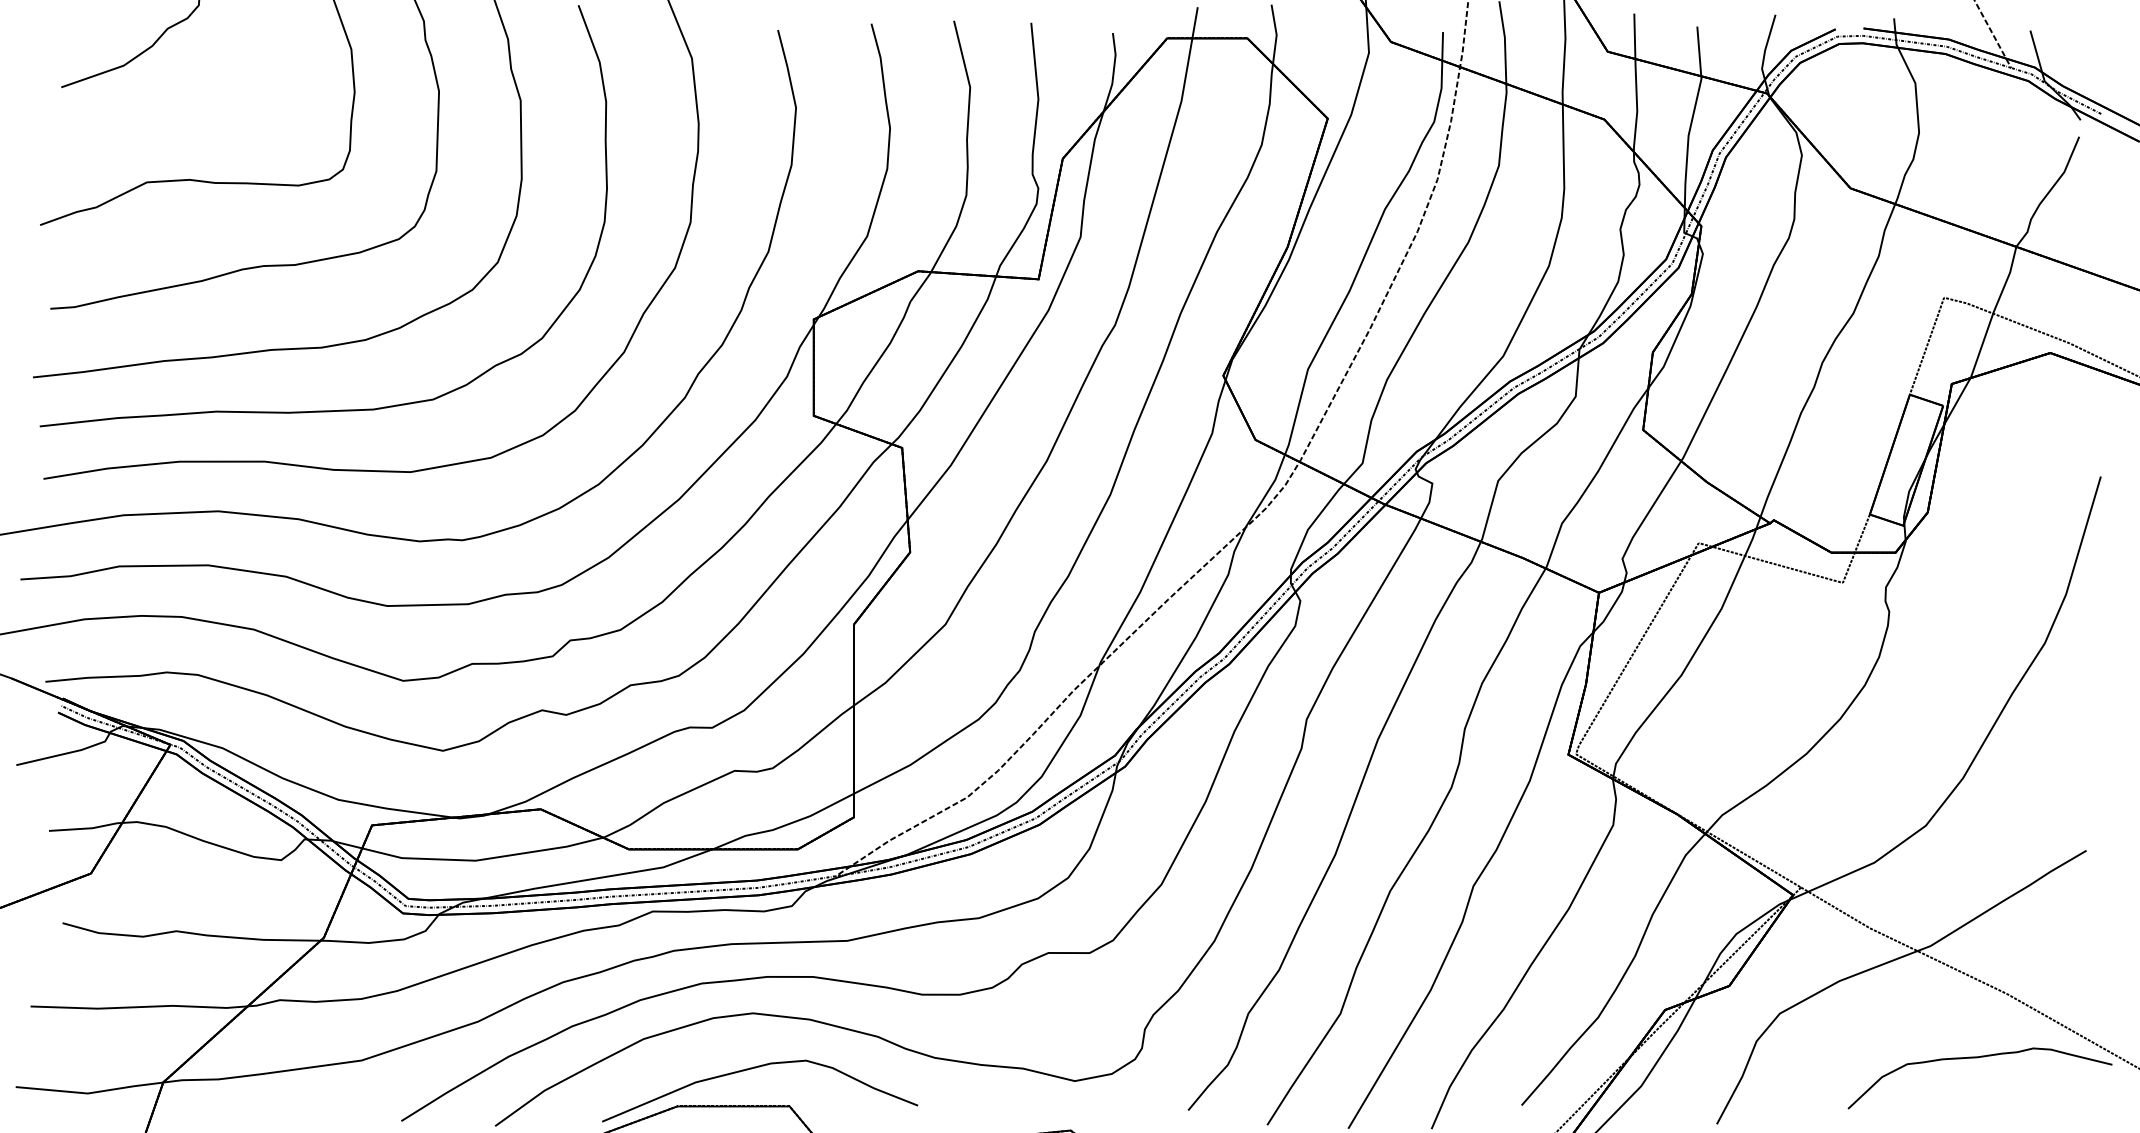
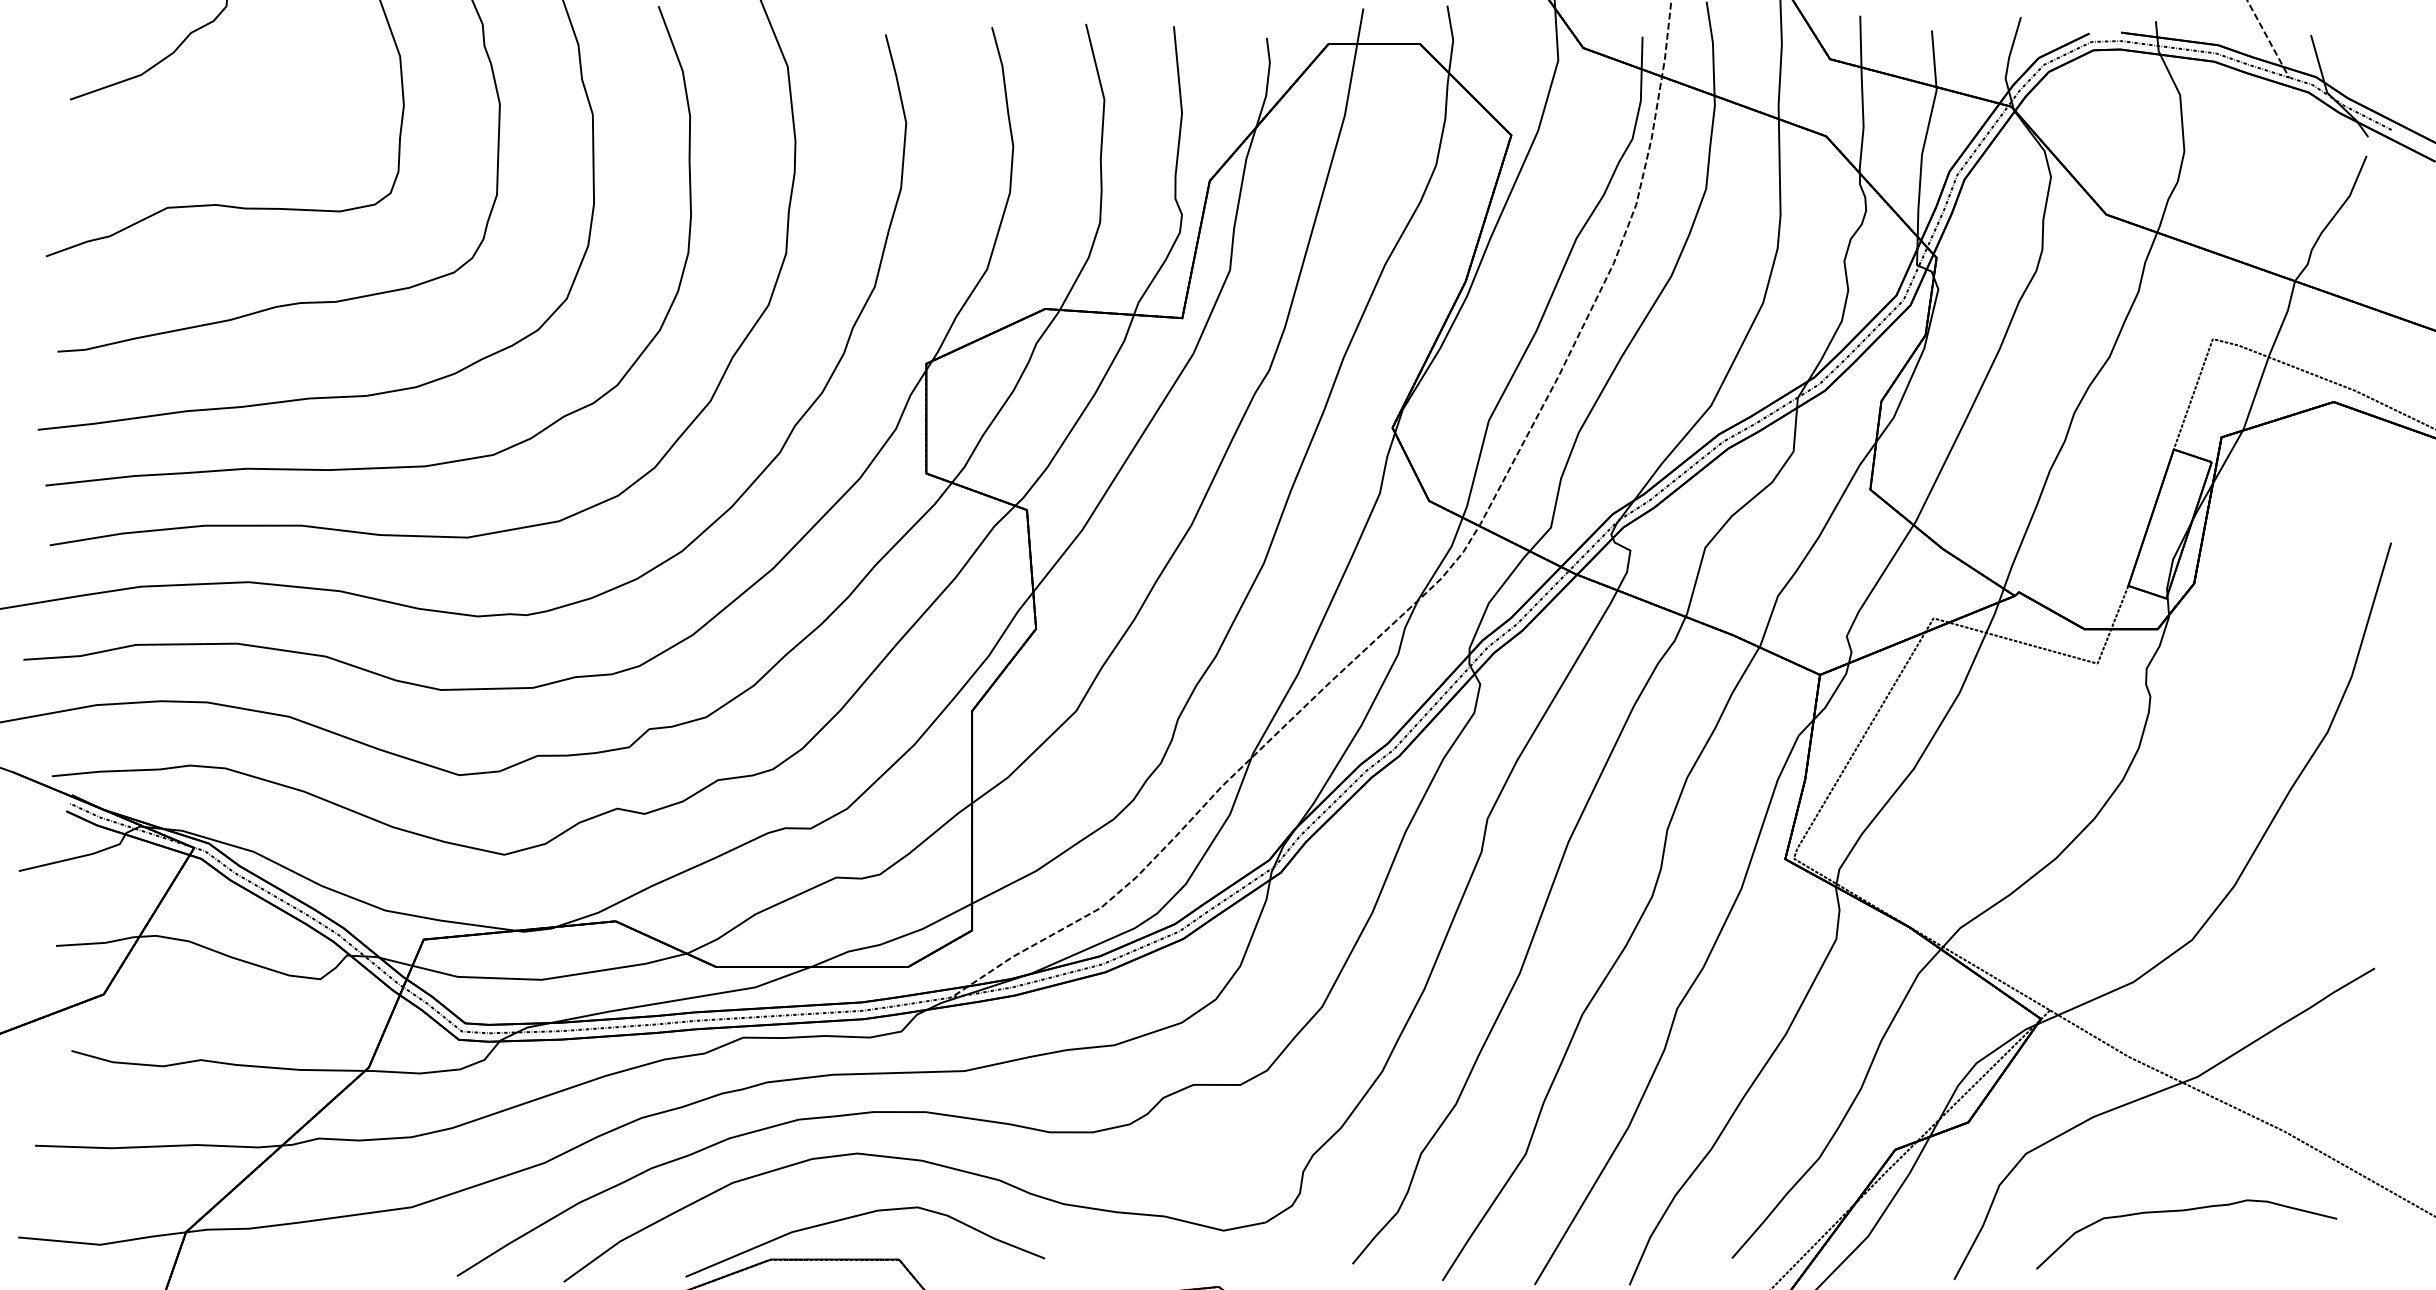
curve: (1978, 1058) -> (2184, 1211), moved

